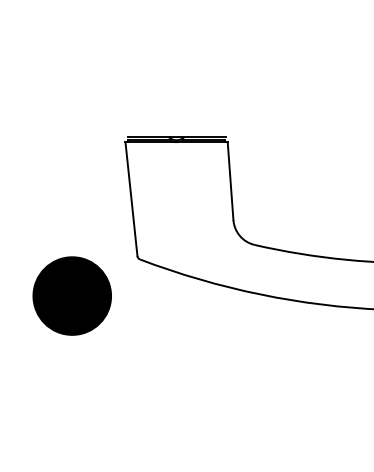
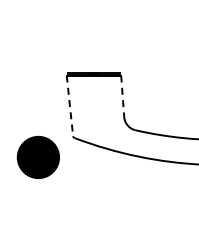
line: (230, 181) -> (122, 96), solid -> dashed
line: (130, 200) -> (69, 106), solid -> dashed

